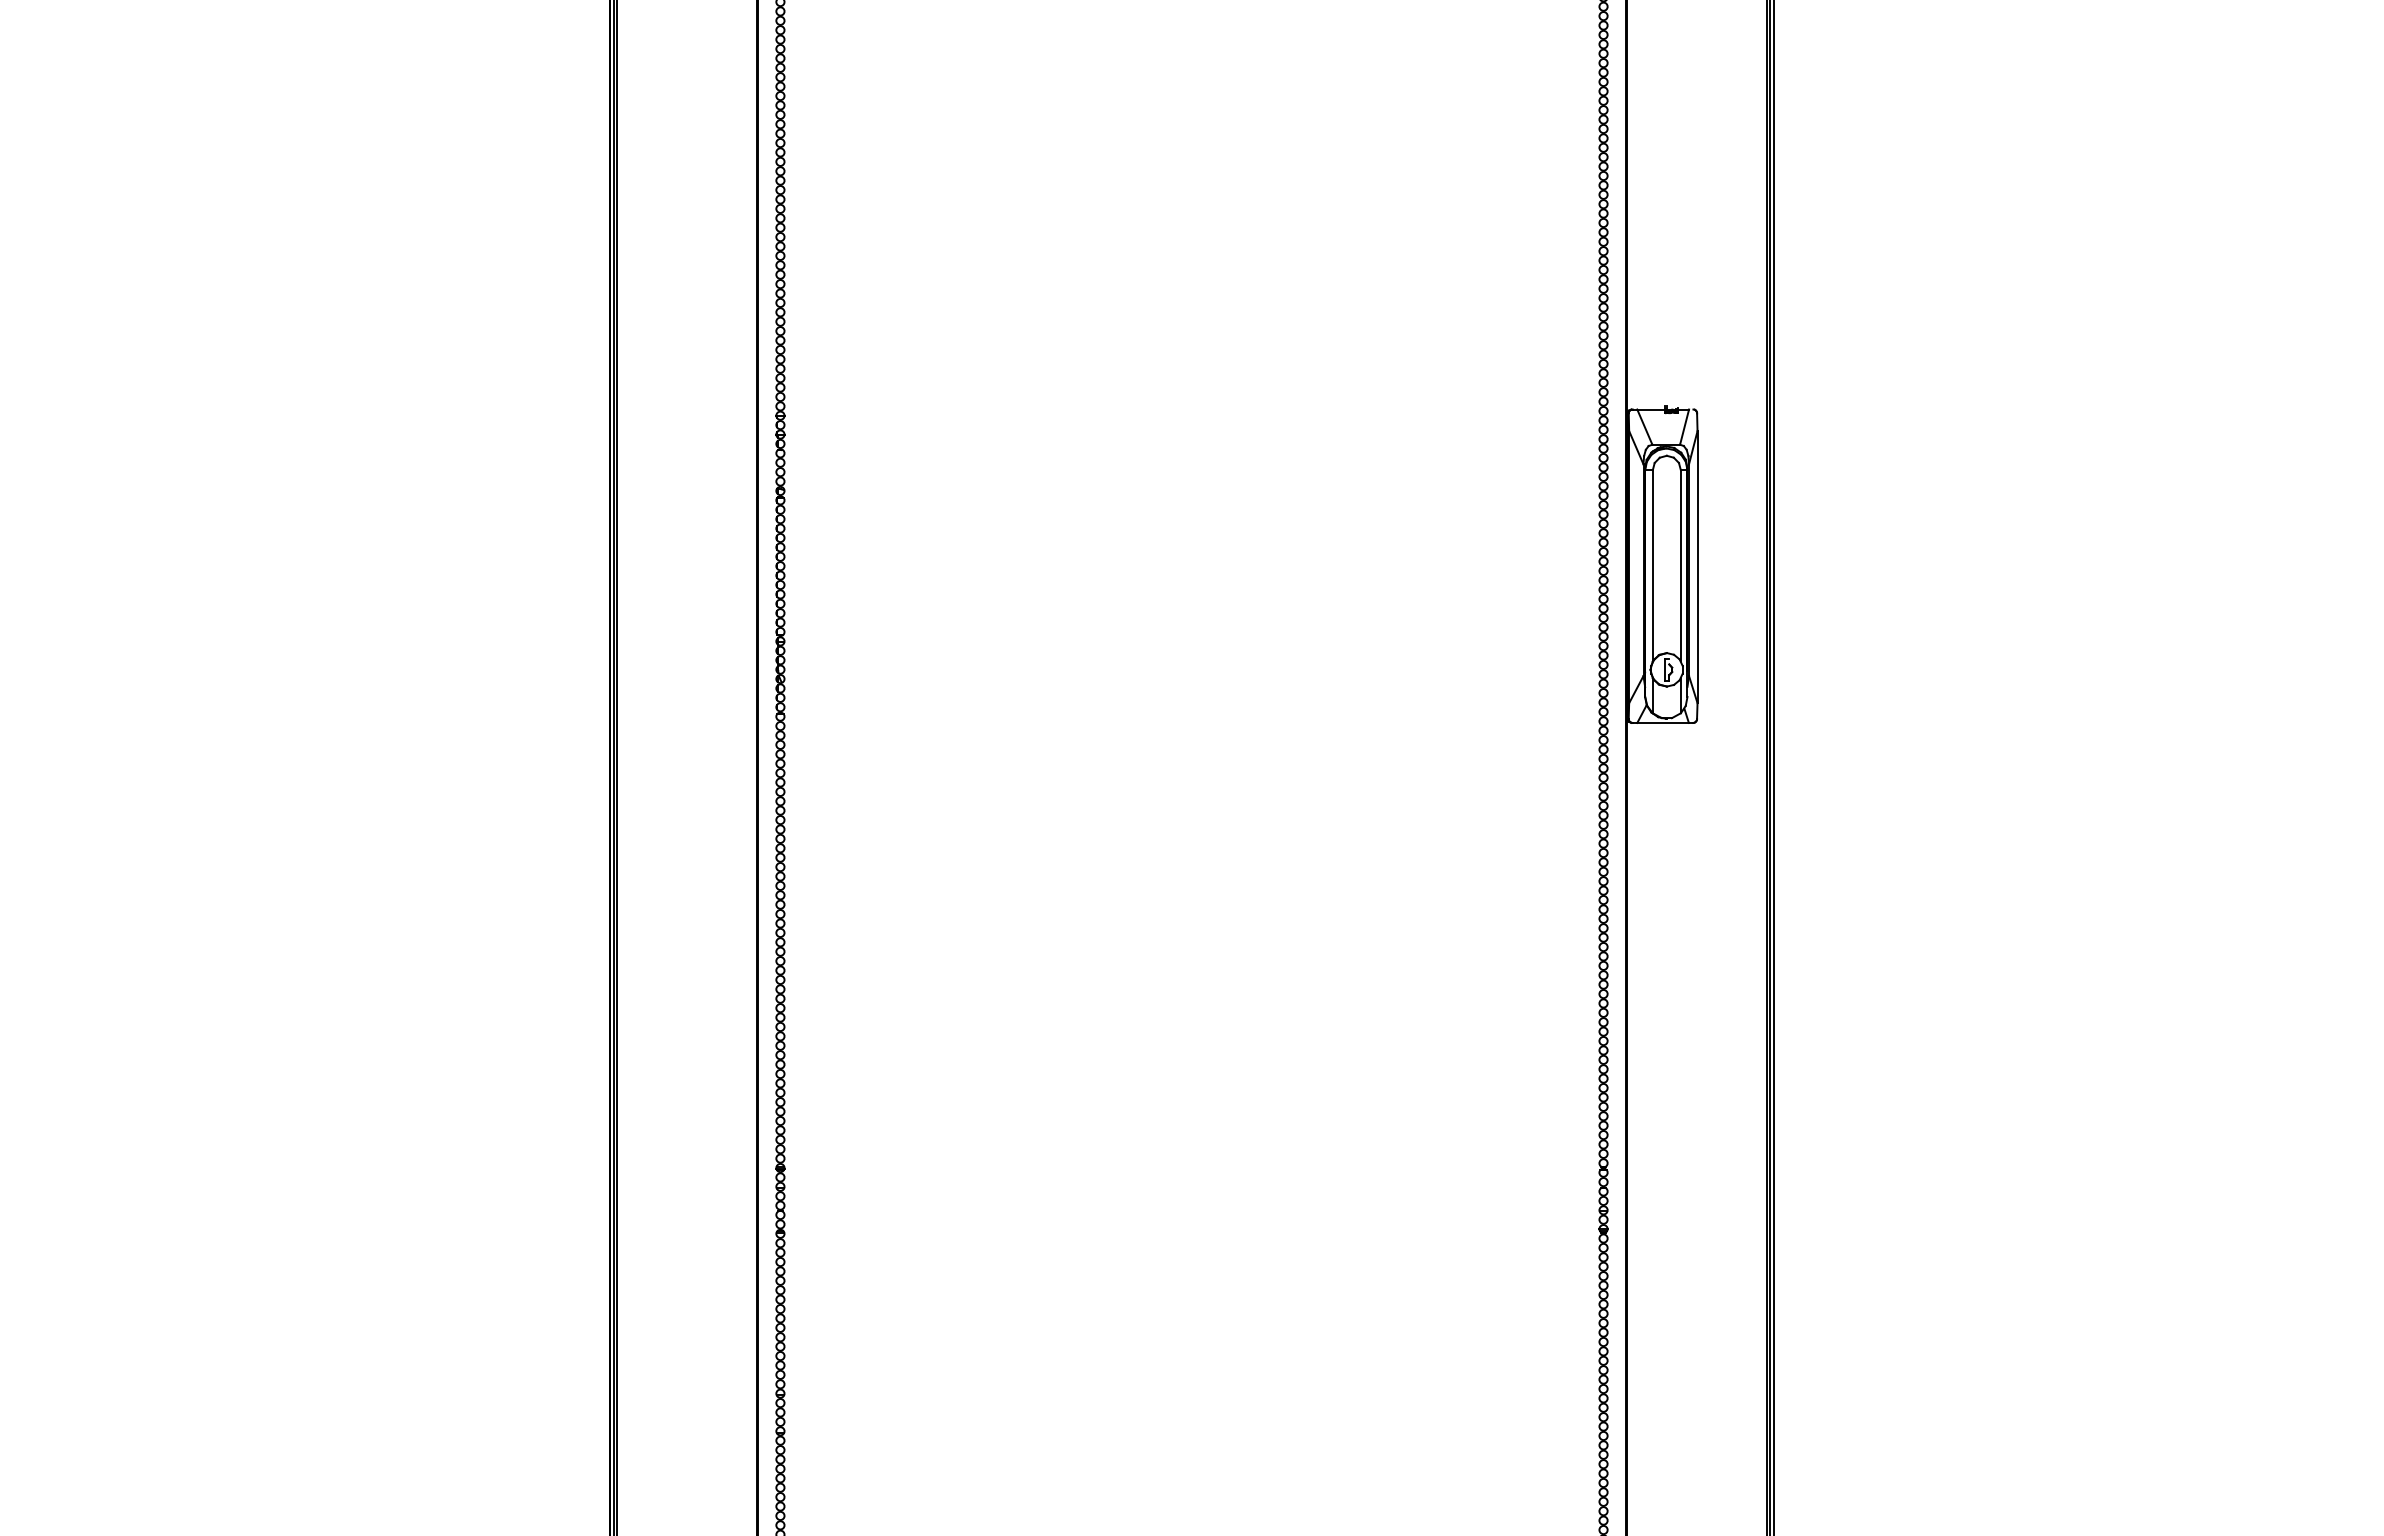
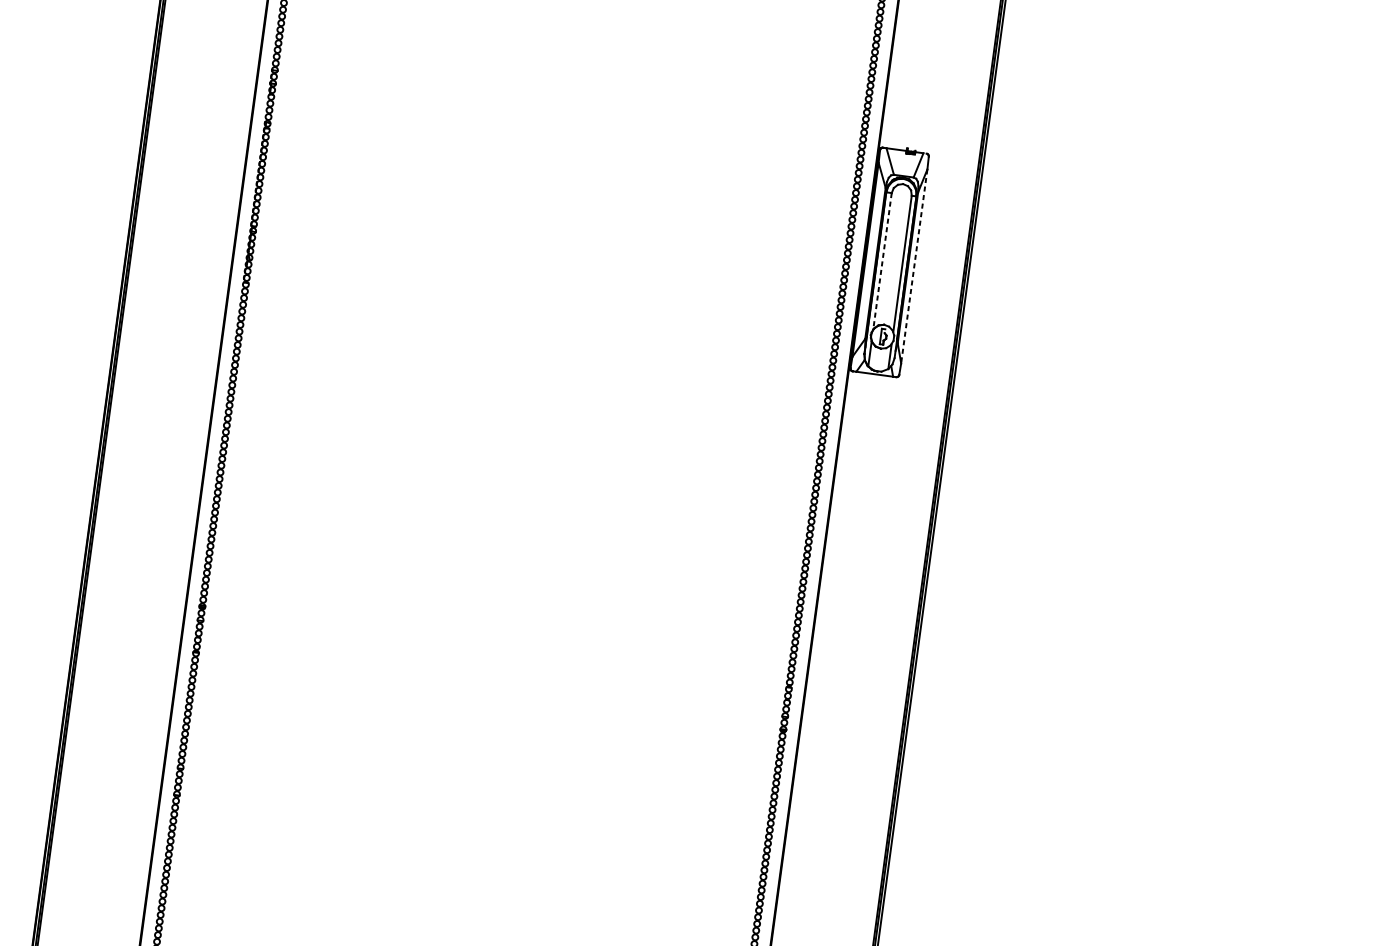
line: (1652, 565) -> (882, 260), solid -> dashed
line: (1697, 567) -> (914, 266), solid -> dashed

